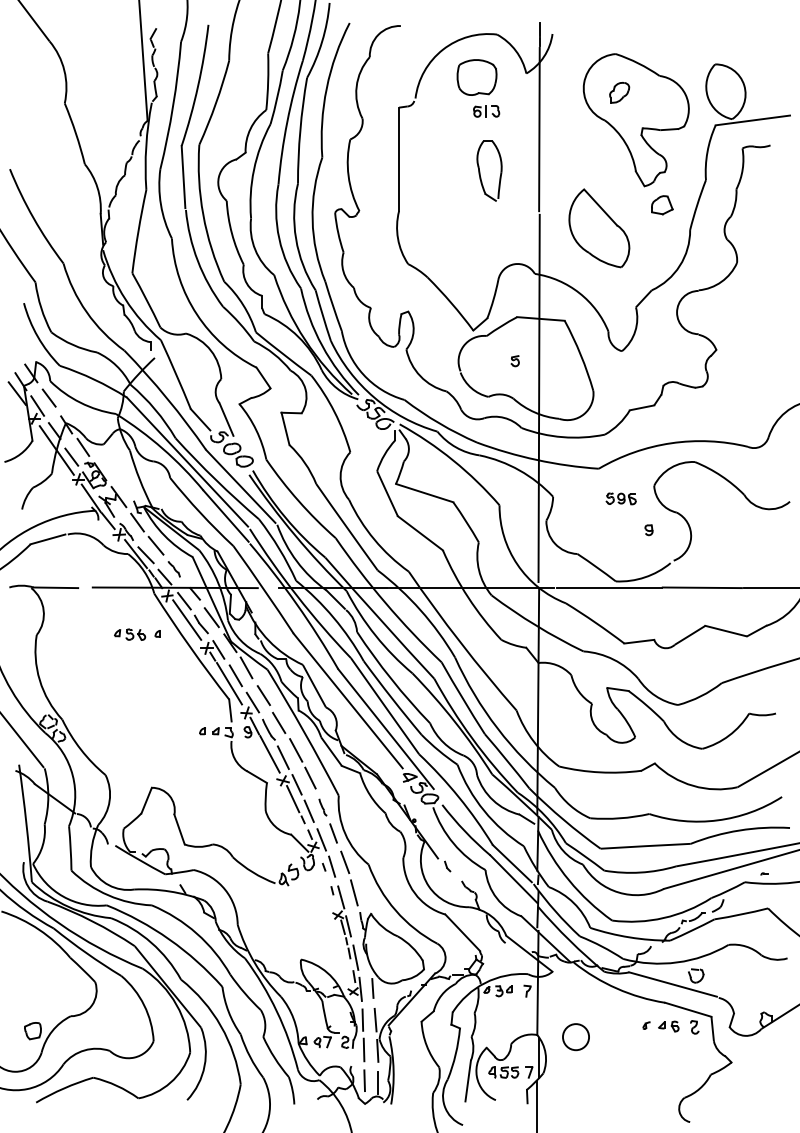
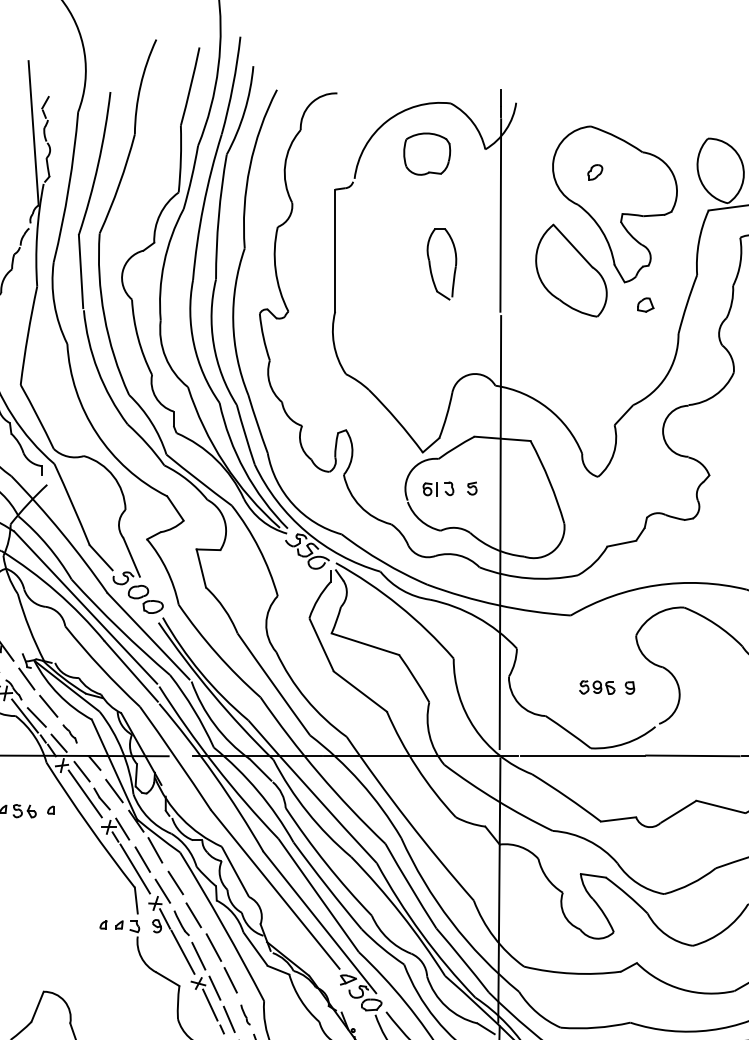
part: (619, 93) -> (595, 172), size x0.62
part: (486, 111) -> (438, 489), moved
part: (662, 205) -> (645, 305), size x0.62
part: (599, 228) -> (571, 270), moved
part: (620, 498) -> (596, 687), moved

